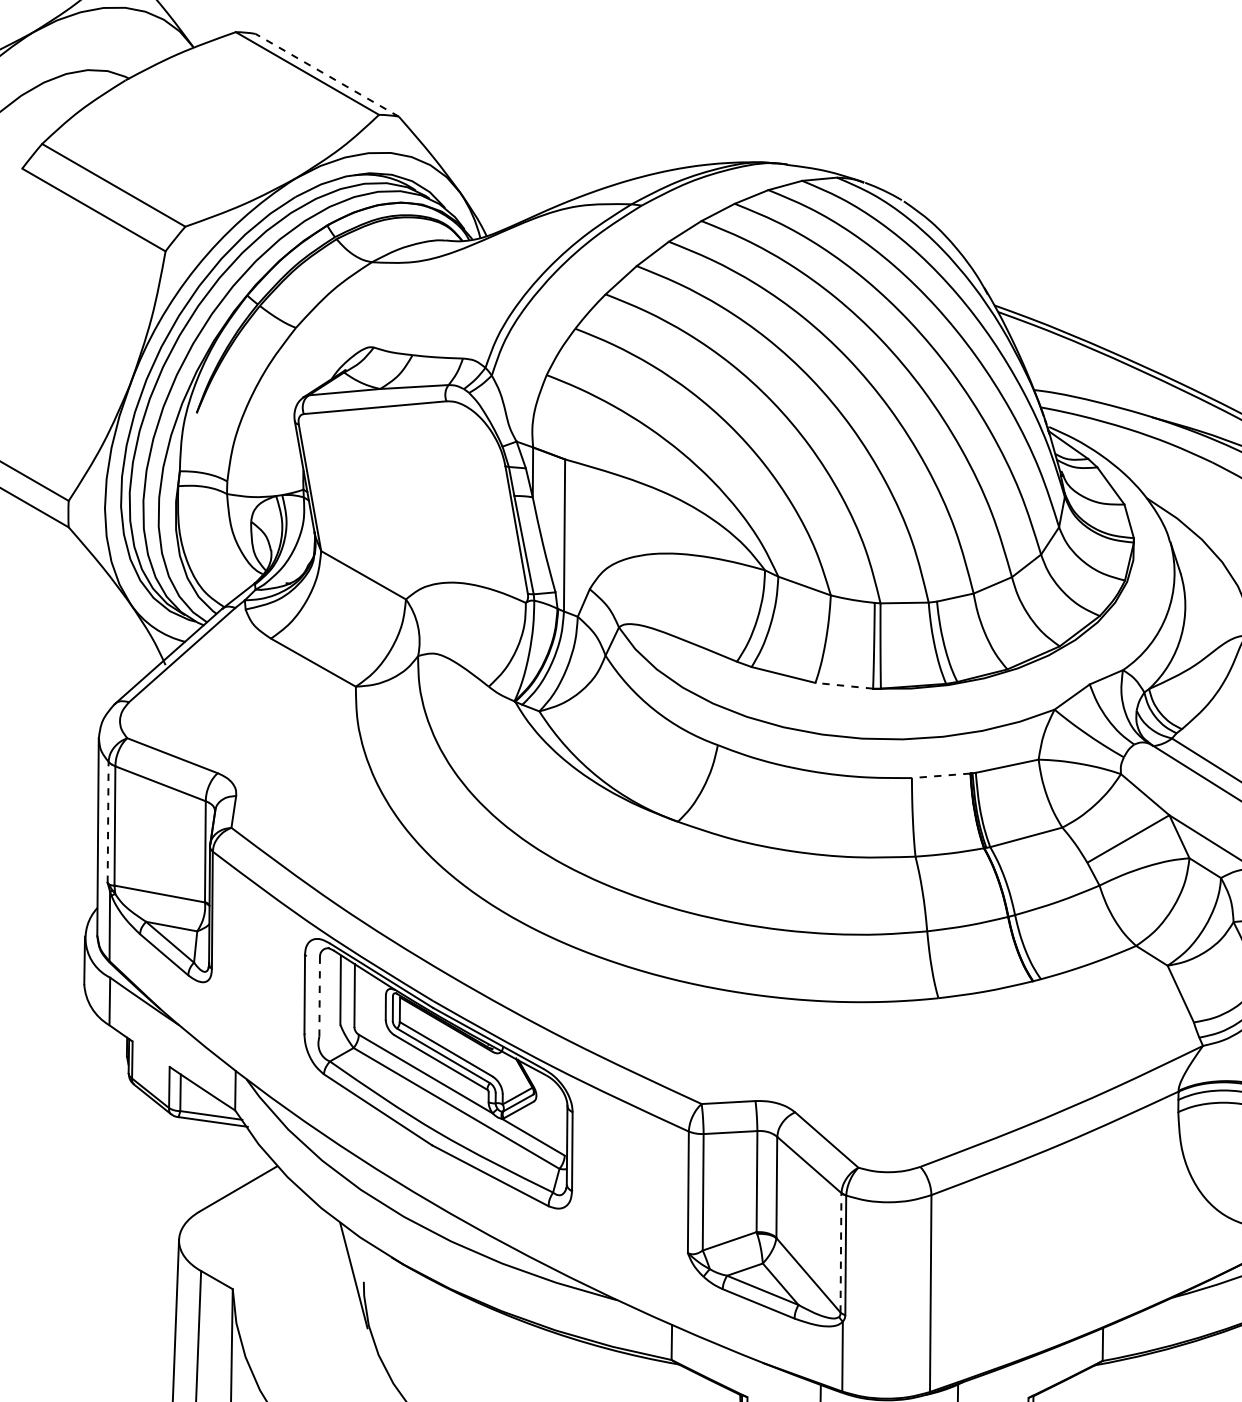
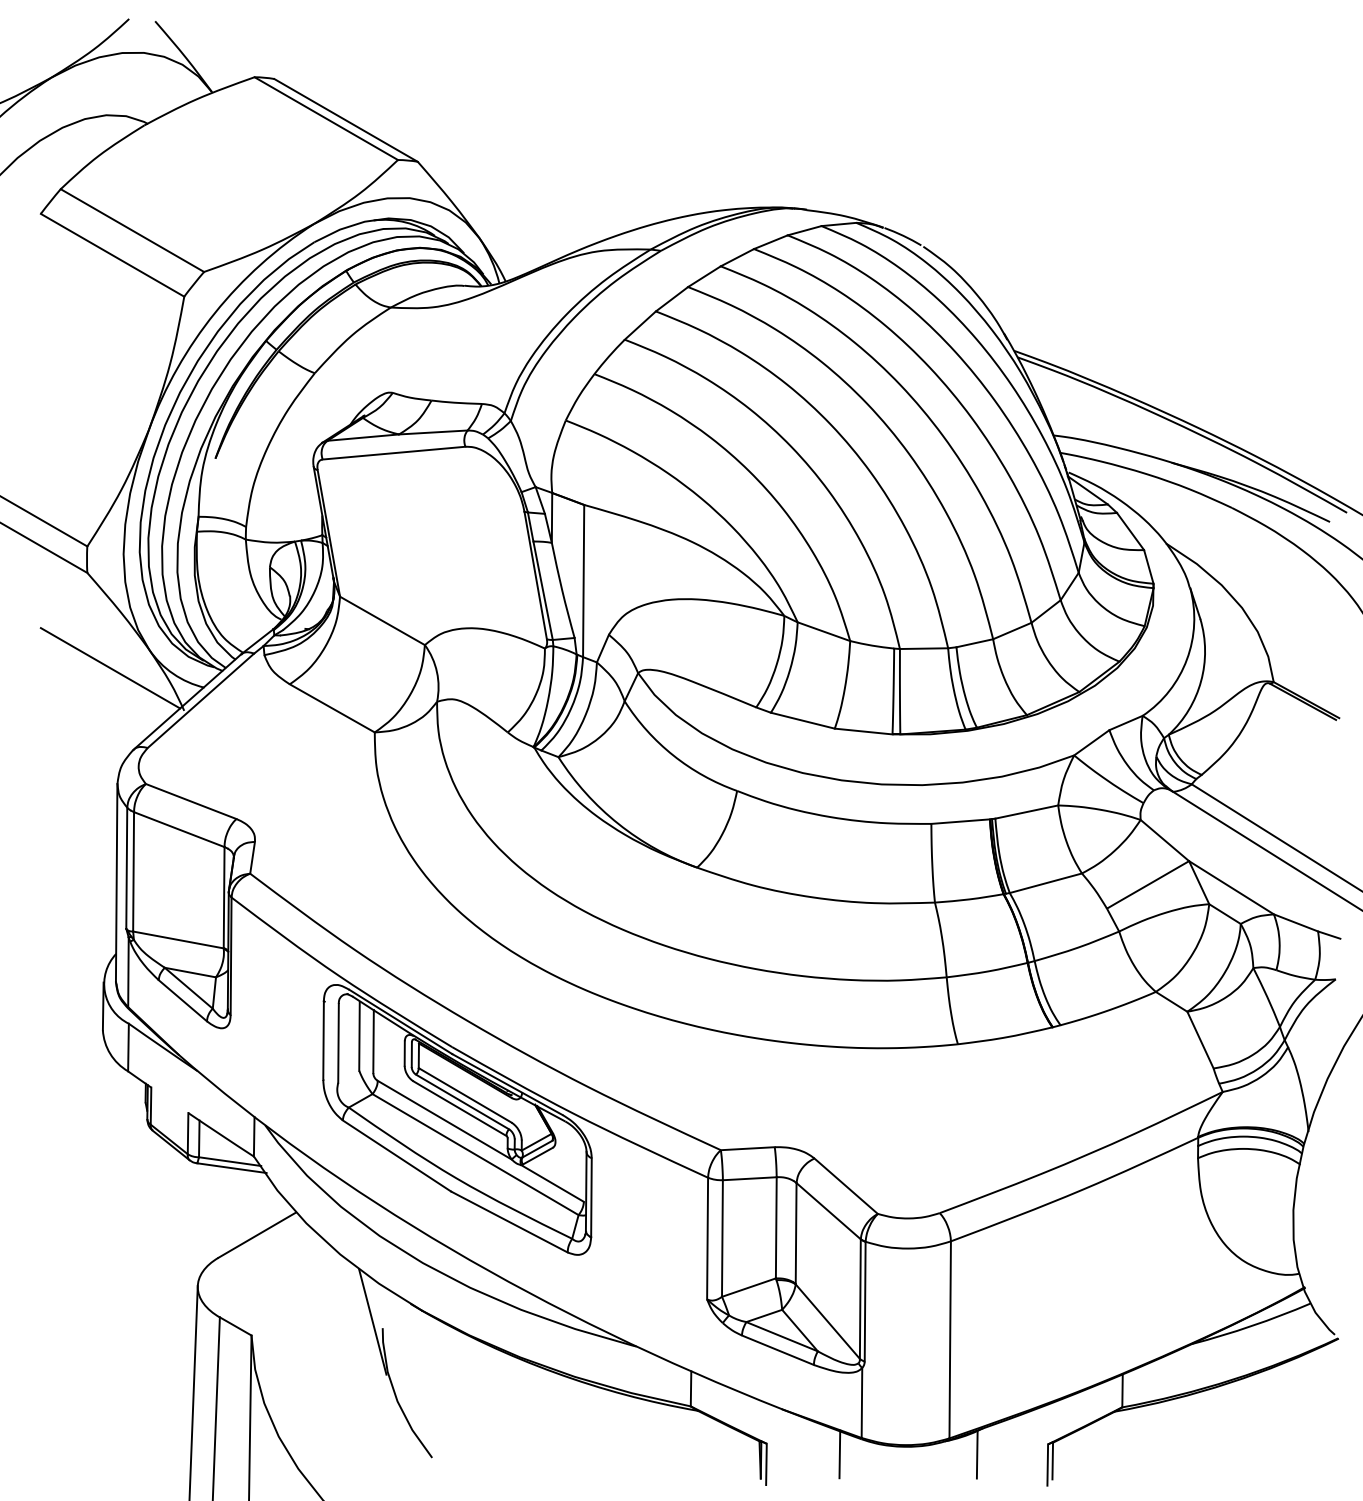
line: (327, 75) -> (346, 120), dashed -> solid
line: (91, 622) -> (110, 668), added
line: (844, 685) -> (863, 731), dashed -> solid
line: (941, 775) -> (960, 821), dashed -> solid
line: (107, 822) -> (126, 868), dashed -> solid
line: (319, 996) -> (338, 1042), dashed -> solid
line: (841, 1253) -> (860, 1299), dashed -> solid

